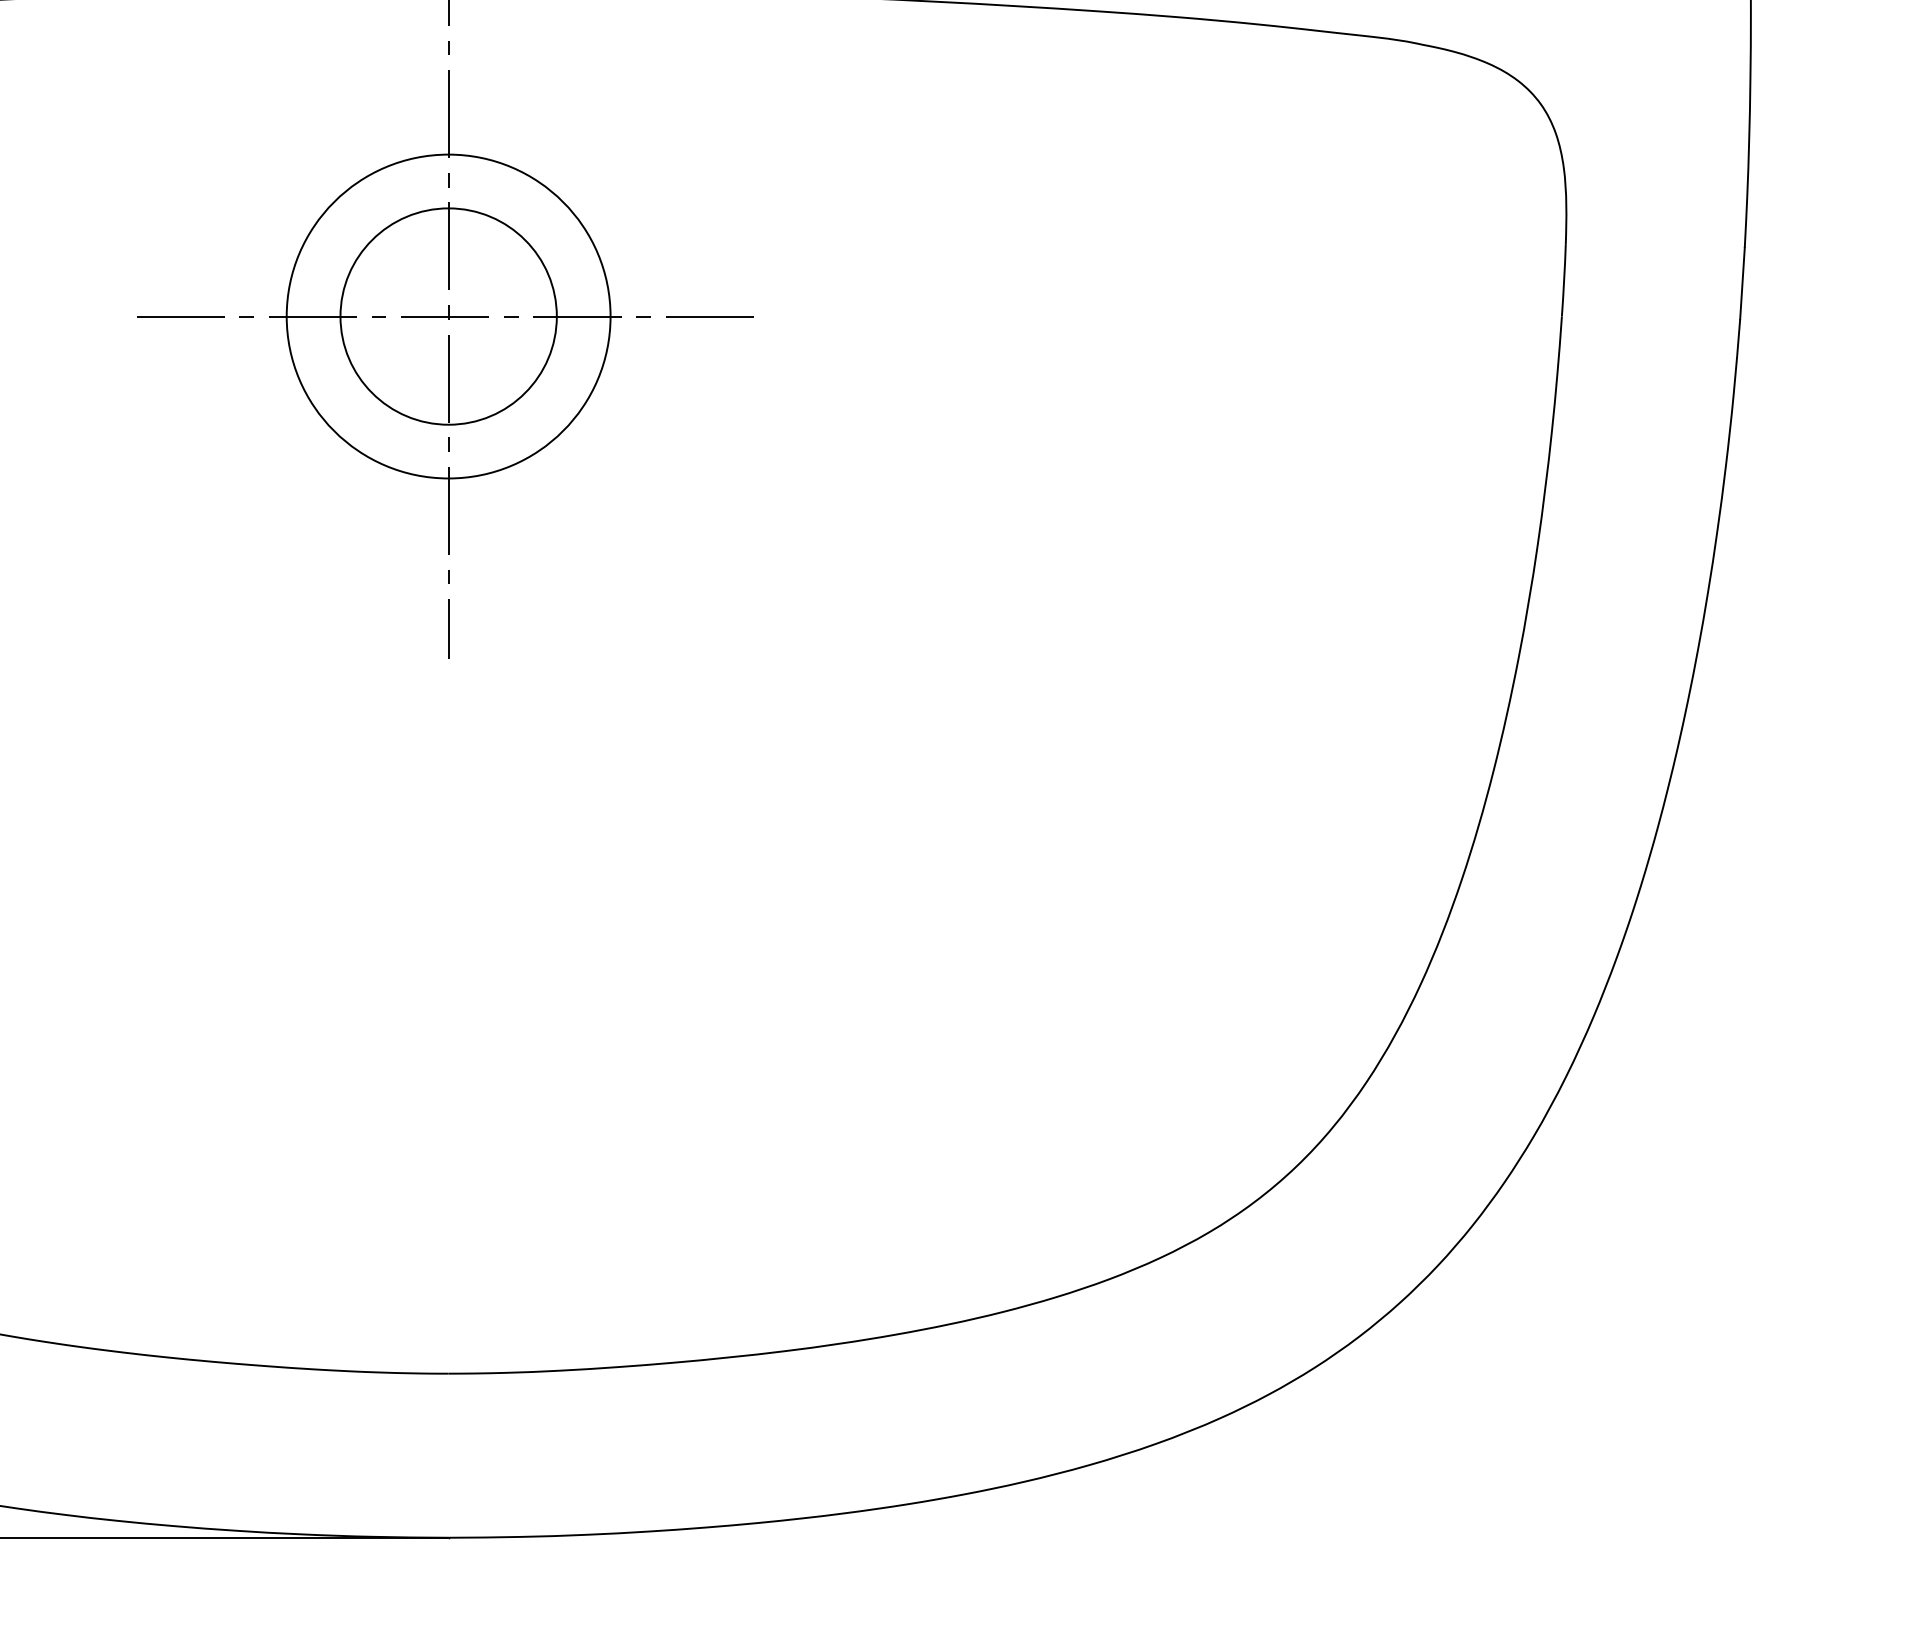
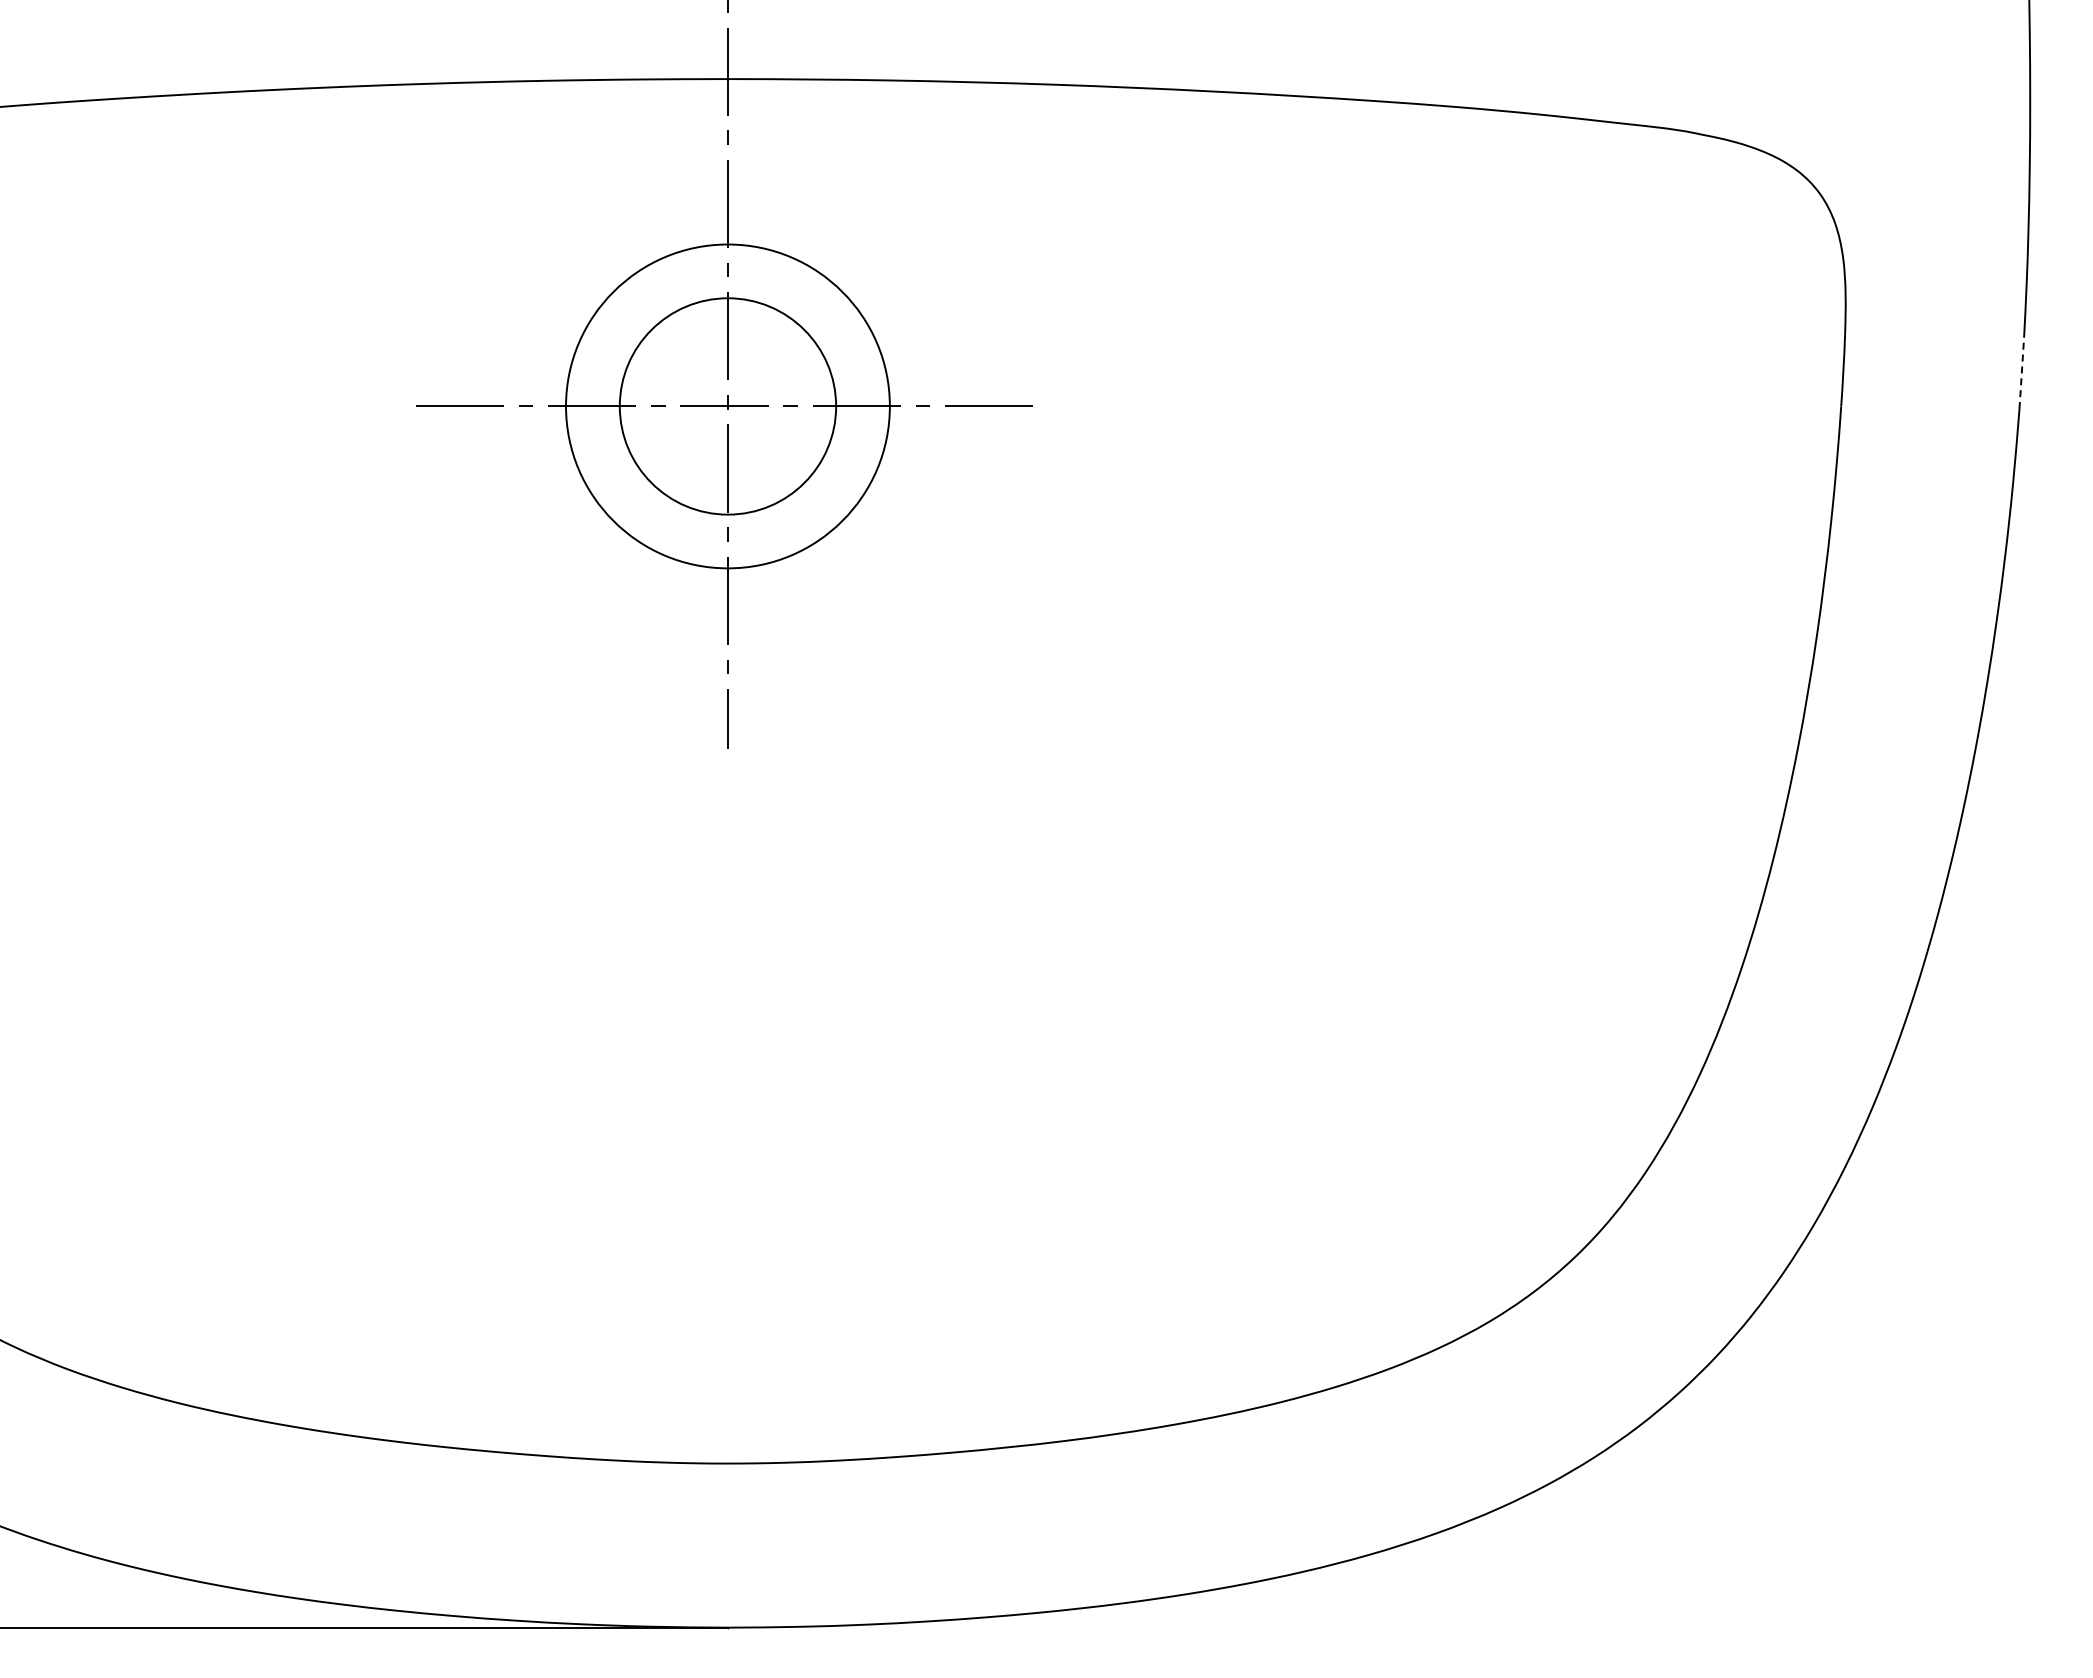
line: (1742, 283) -> (2021, 373), solid -> dashed

